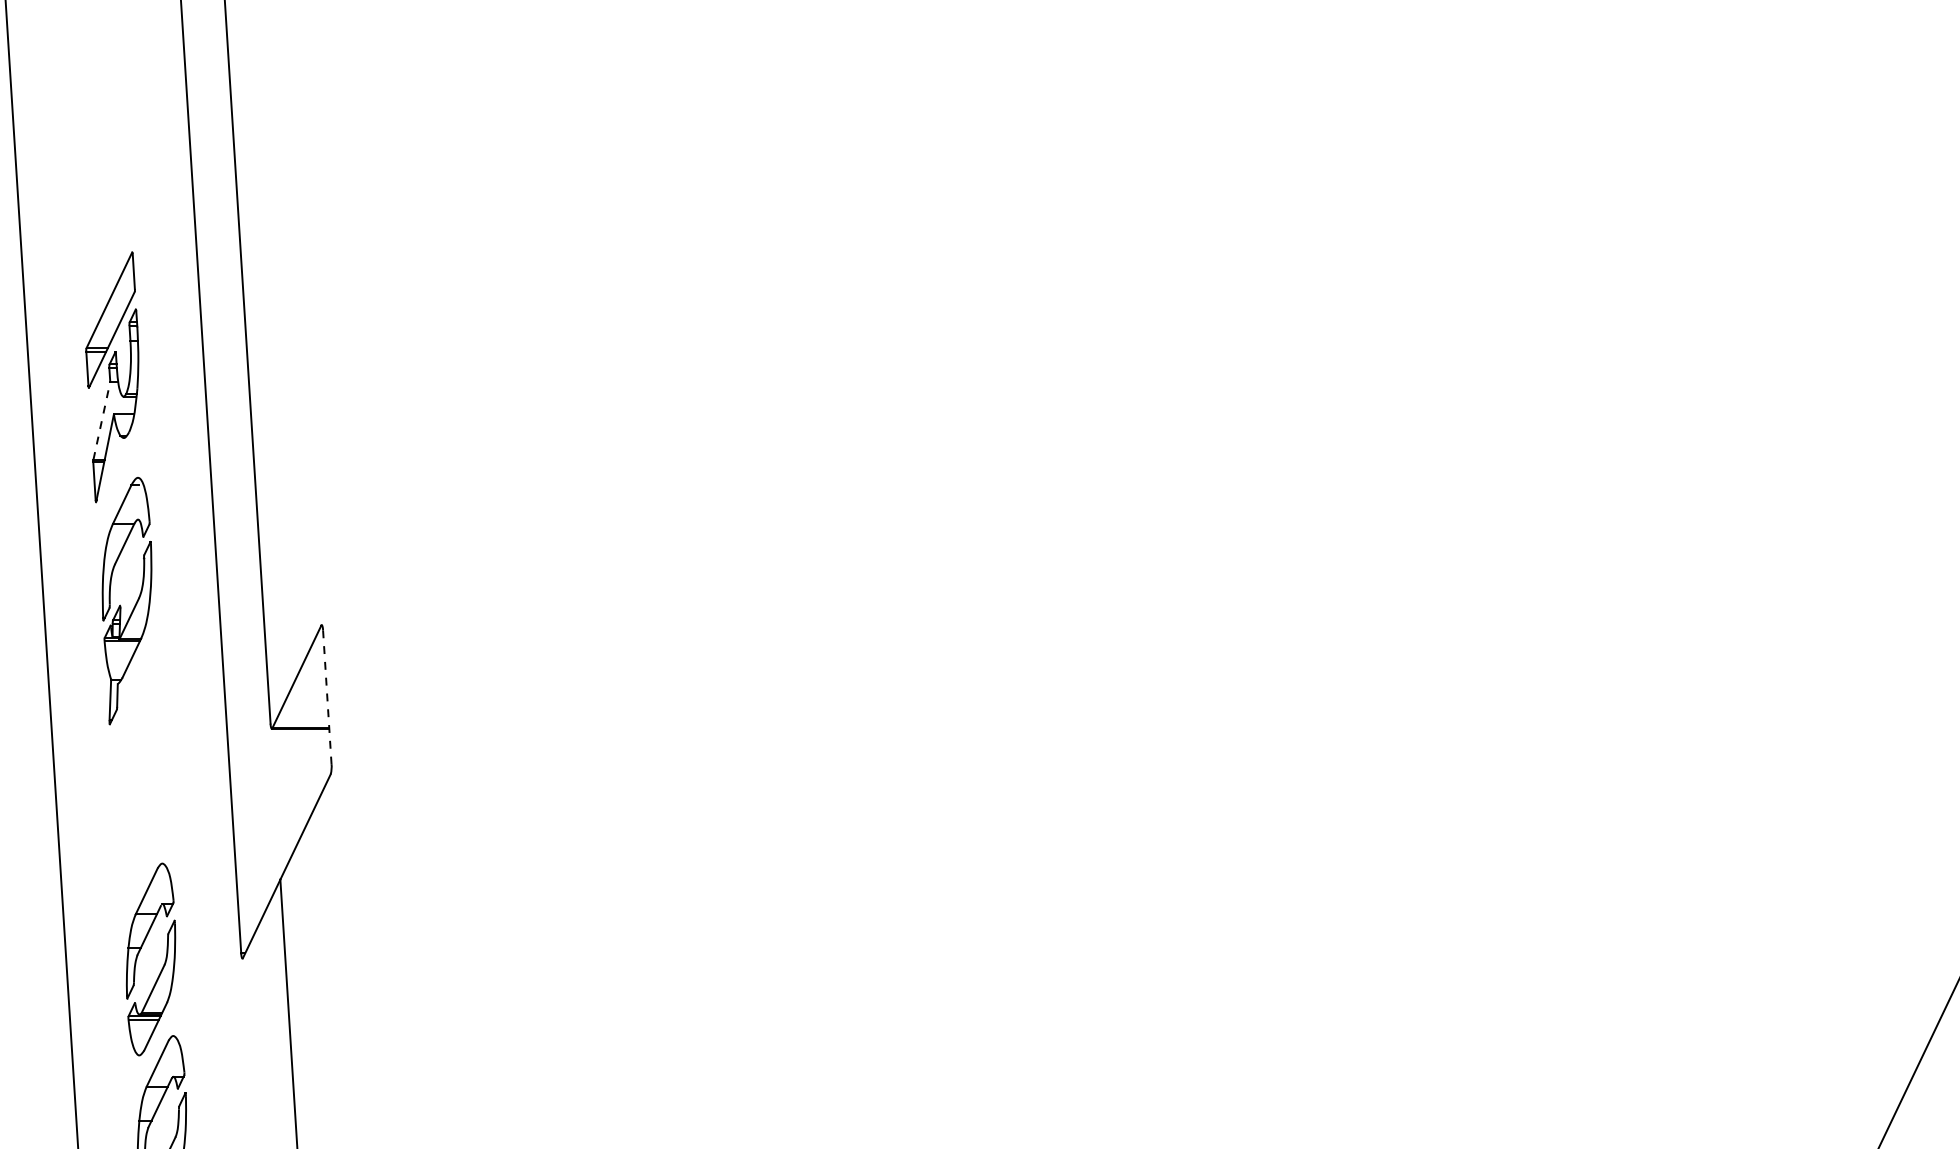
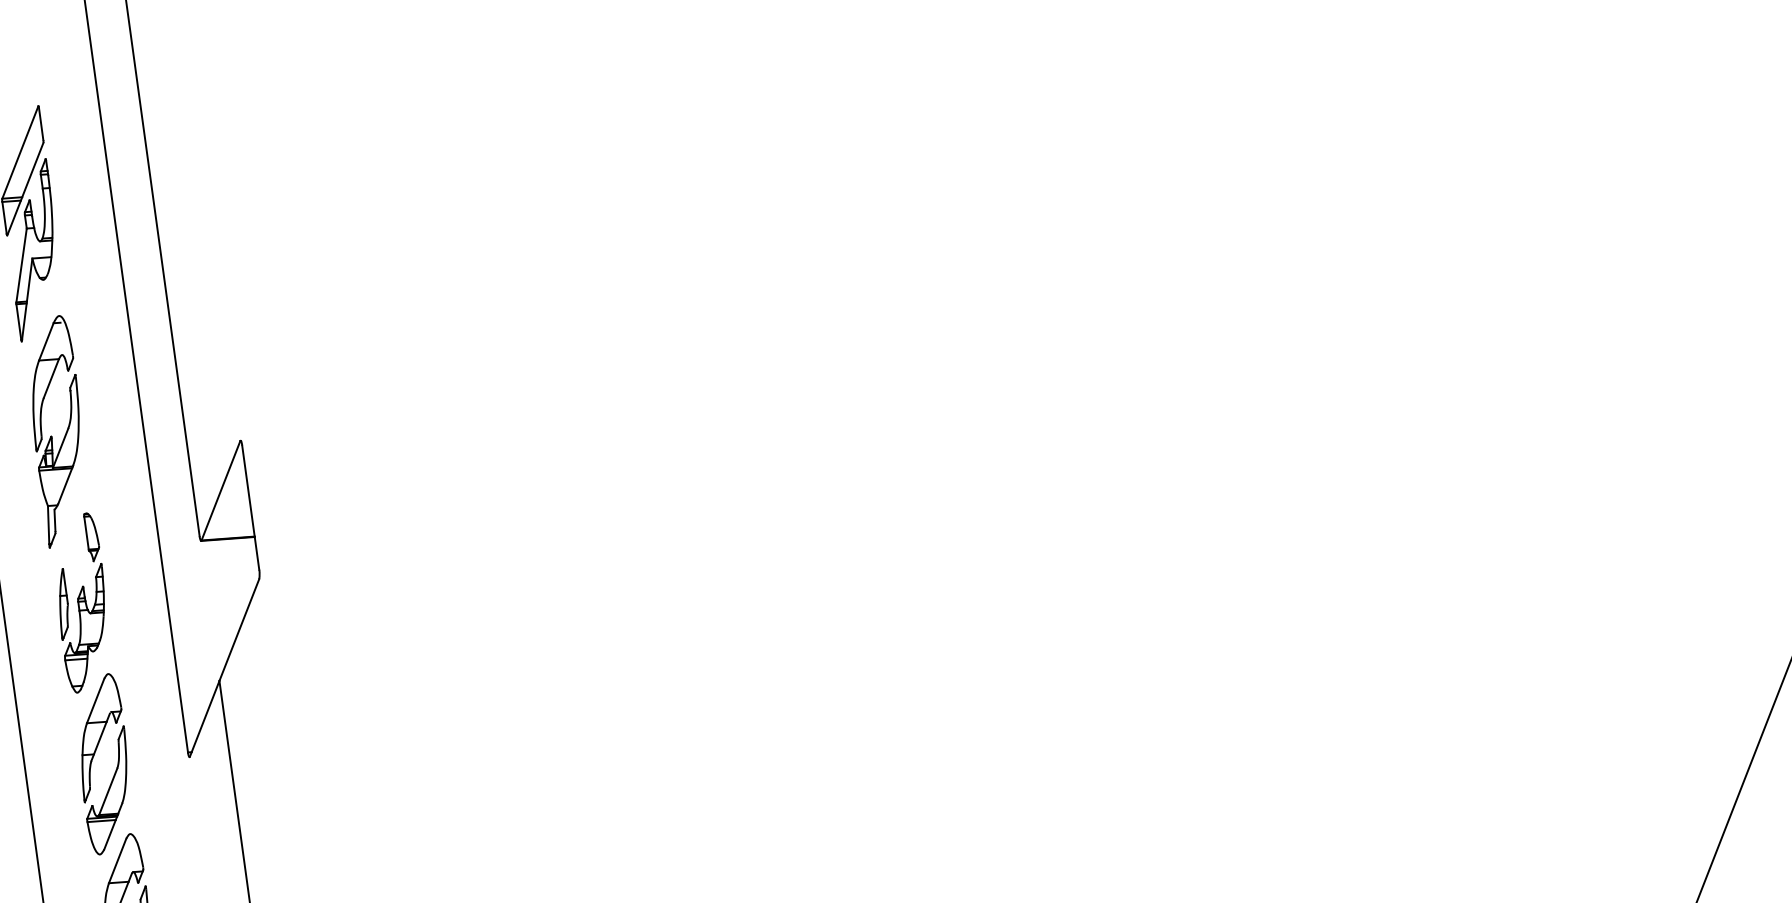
line: (101, 420) -> (21, 265), dashed -> solid
line: (327, 697) -> (250, 507), dashed -> solid
part: (139, 785) -> (81, 602), added

